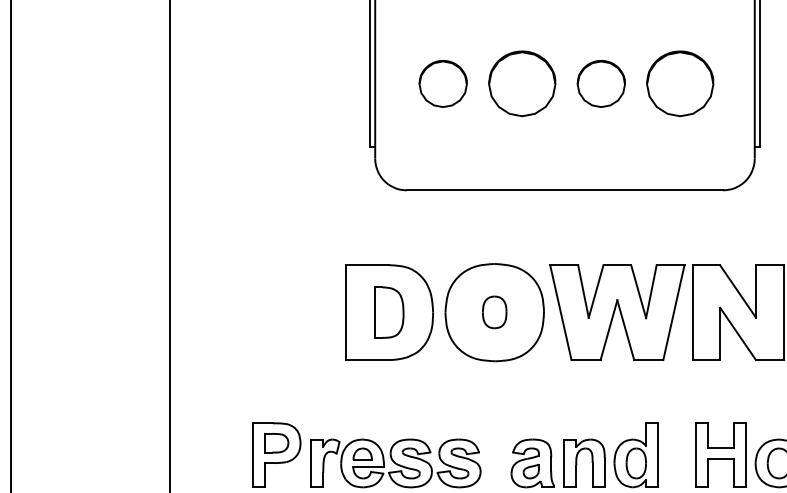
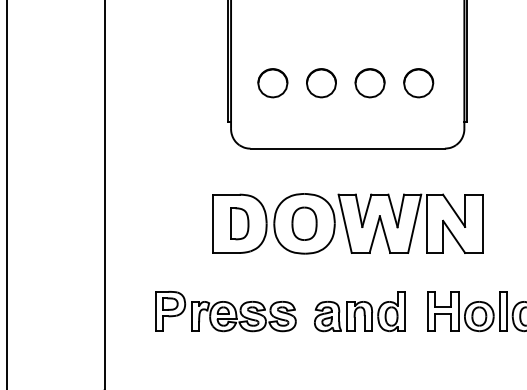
part: (522, 84) -> (321, 83), size x0.71
part: (680, 84) -> (418, 83), size x0.71
part: (494, 312) -> (304, 223), size x1.67

